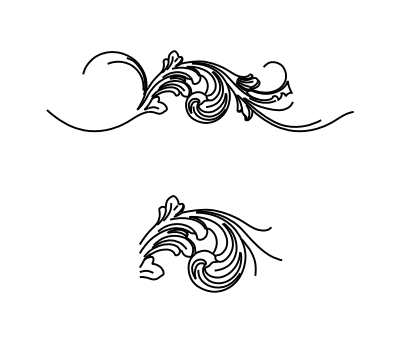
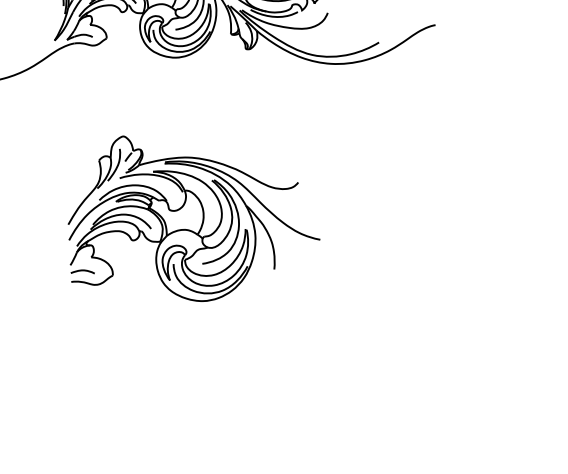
part: (210, 243) -> (192, 216), moved

